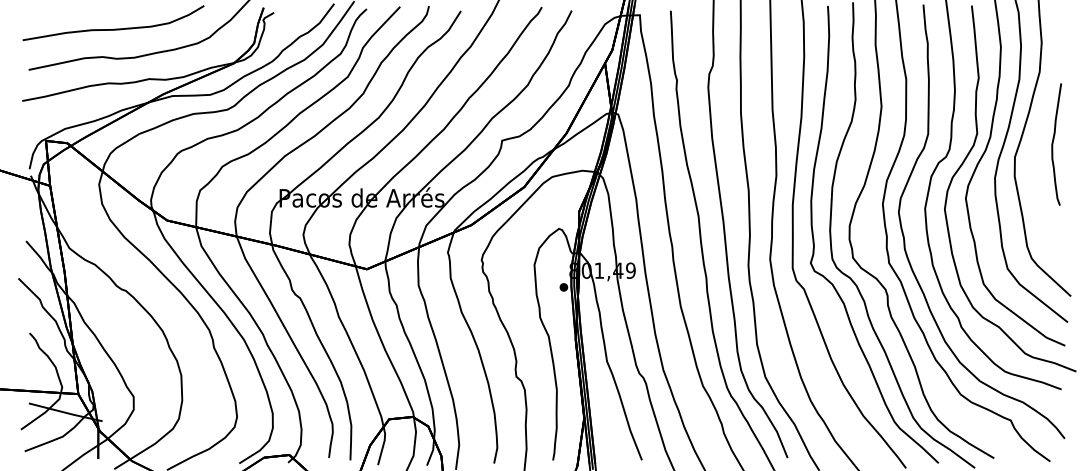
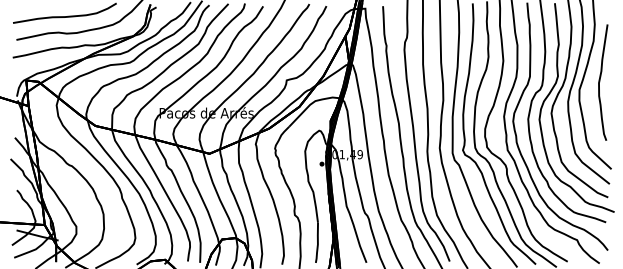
part: (1056, 144) -> (603, 82), size x1.67

